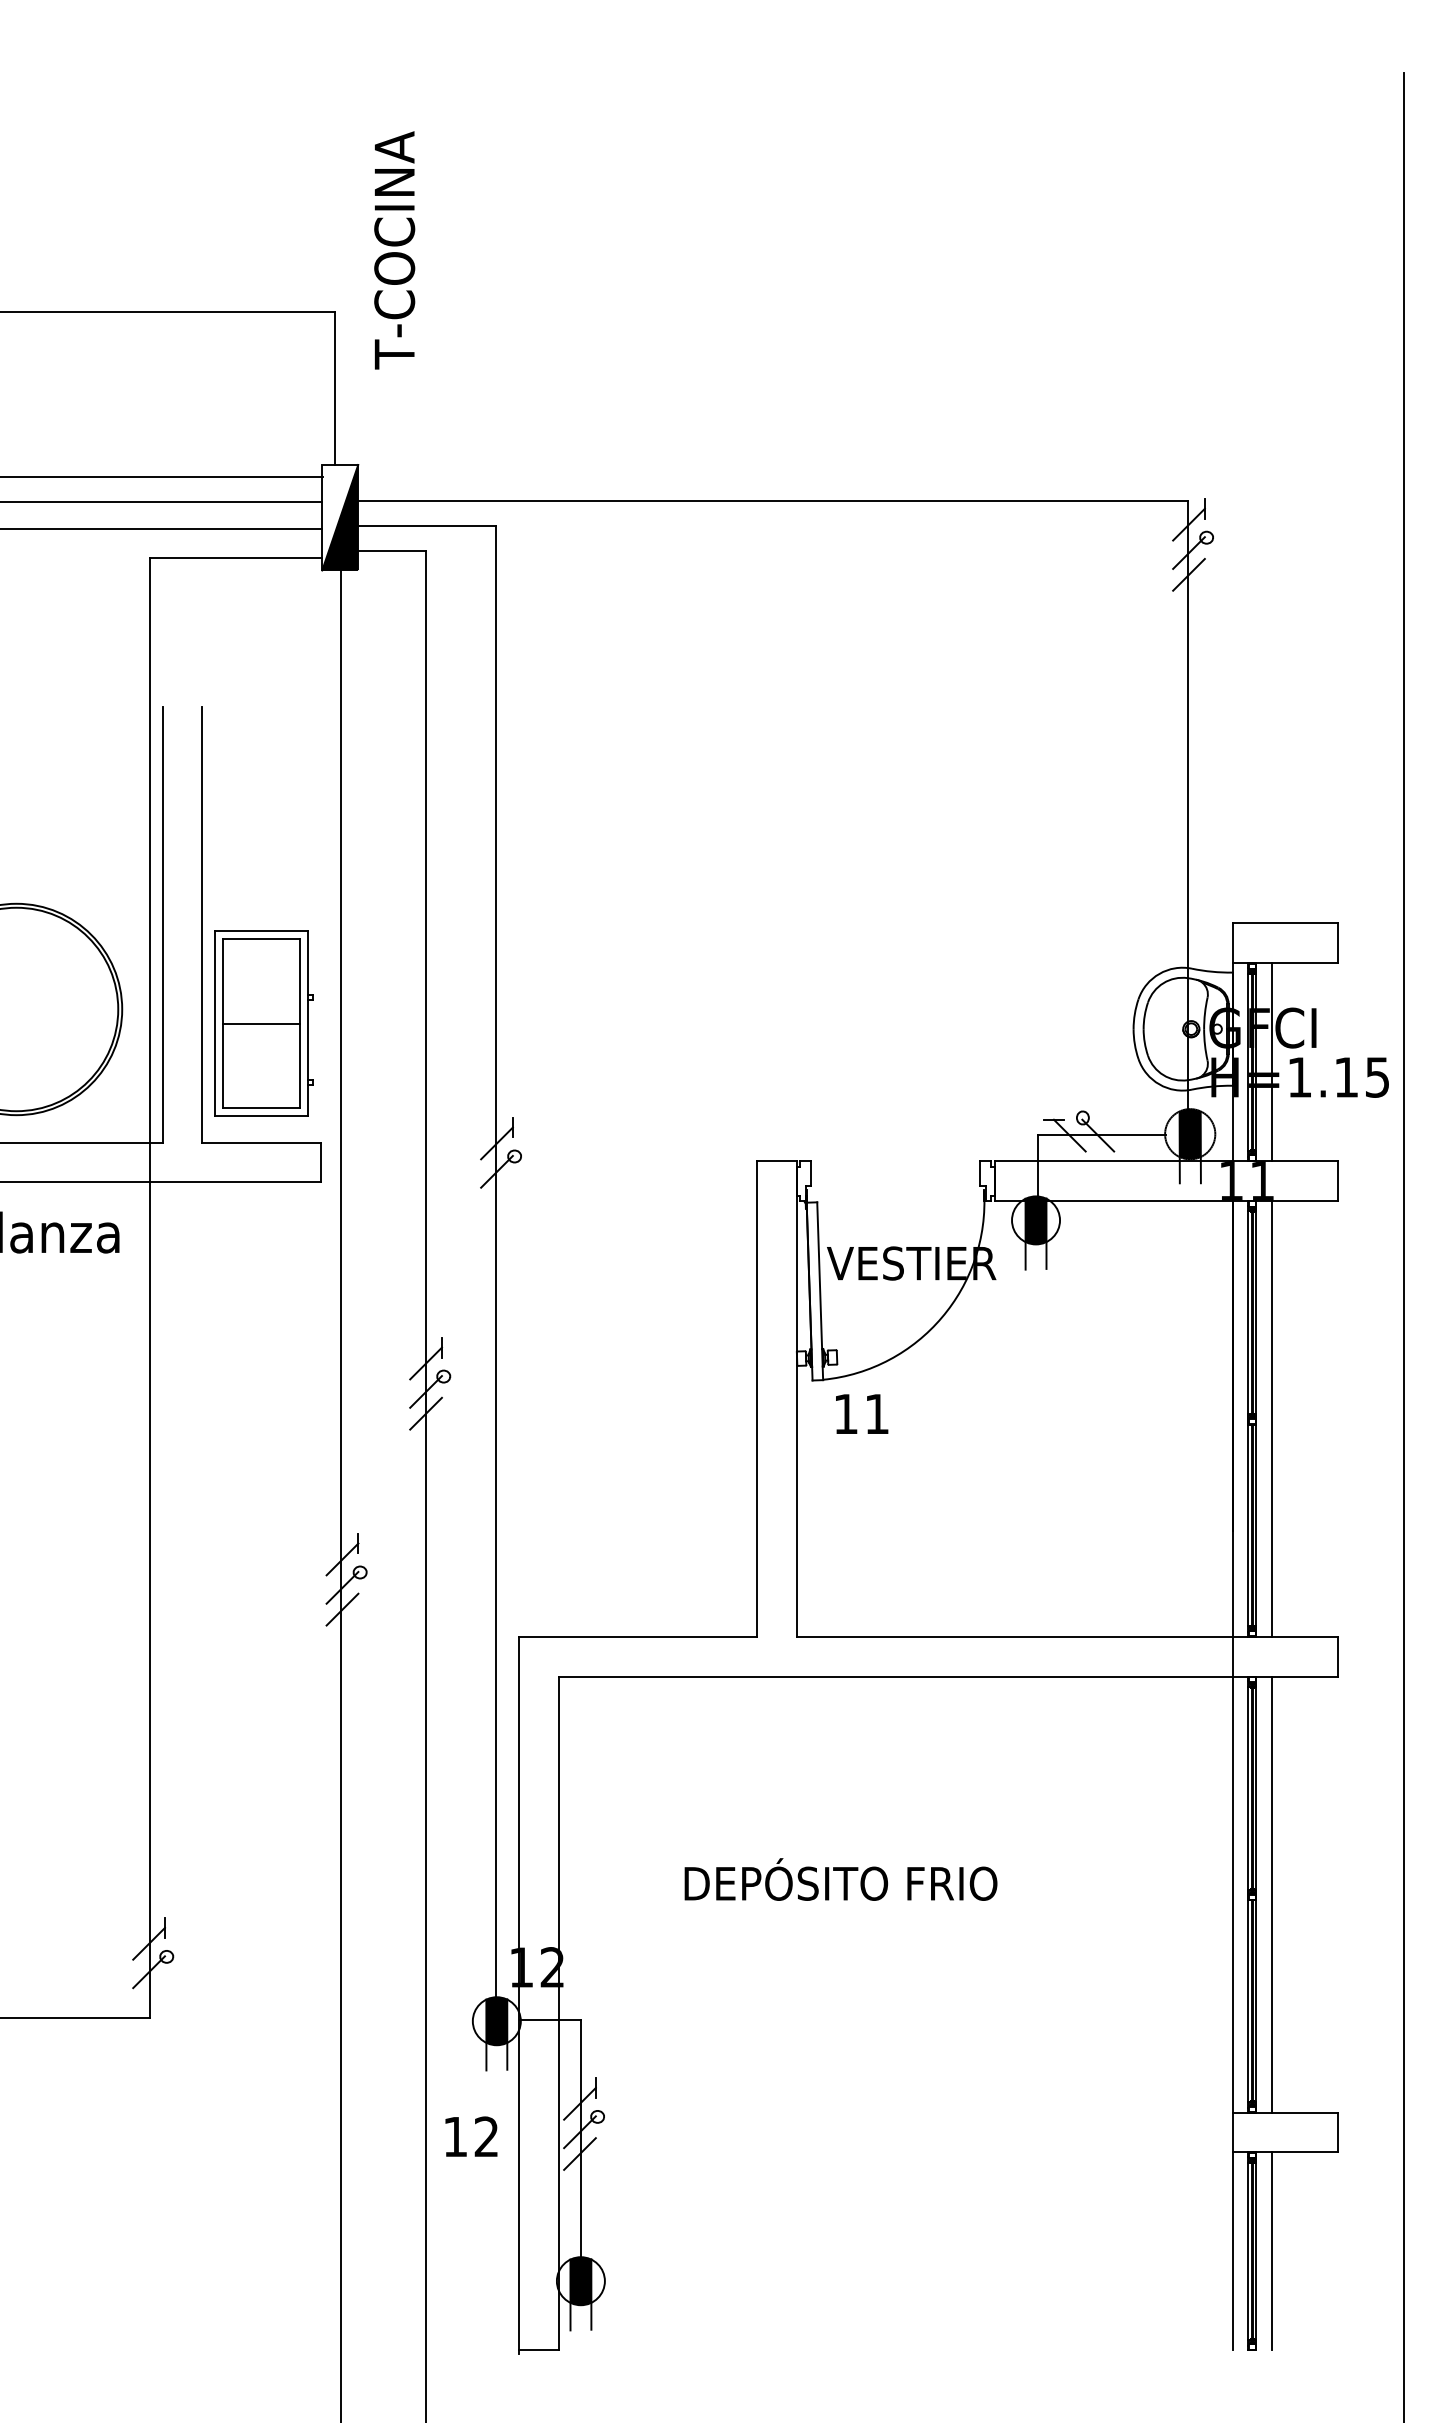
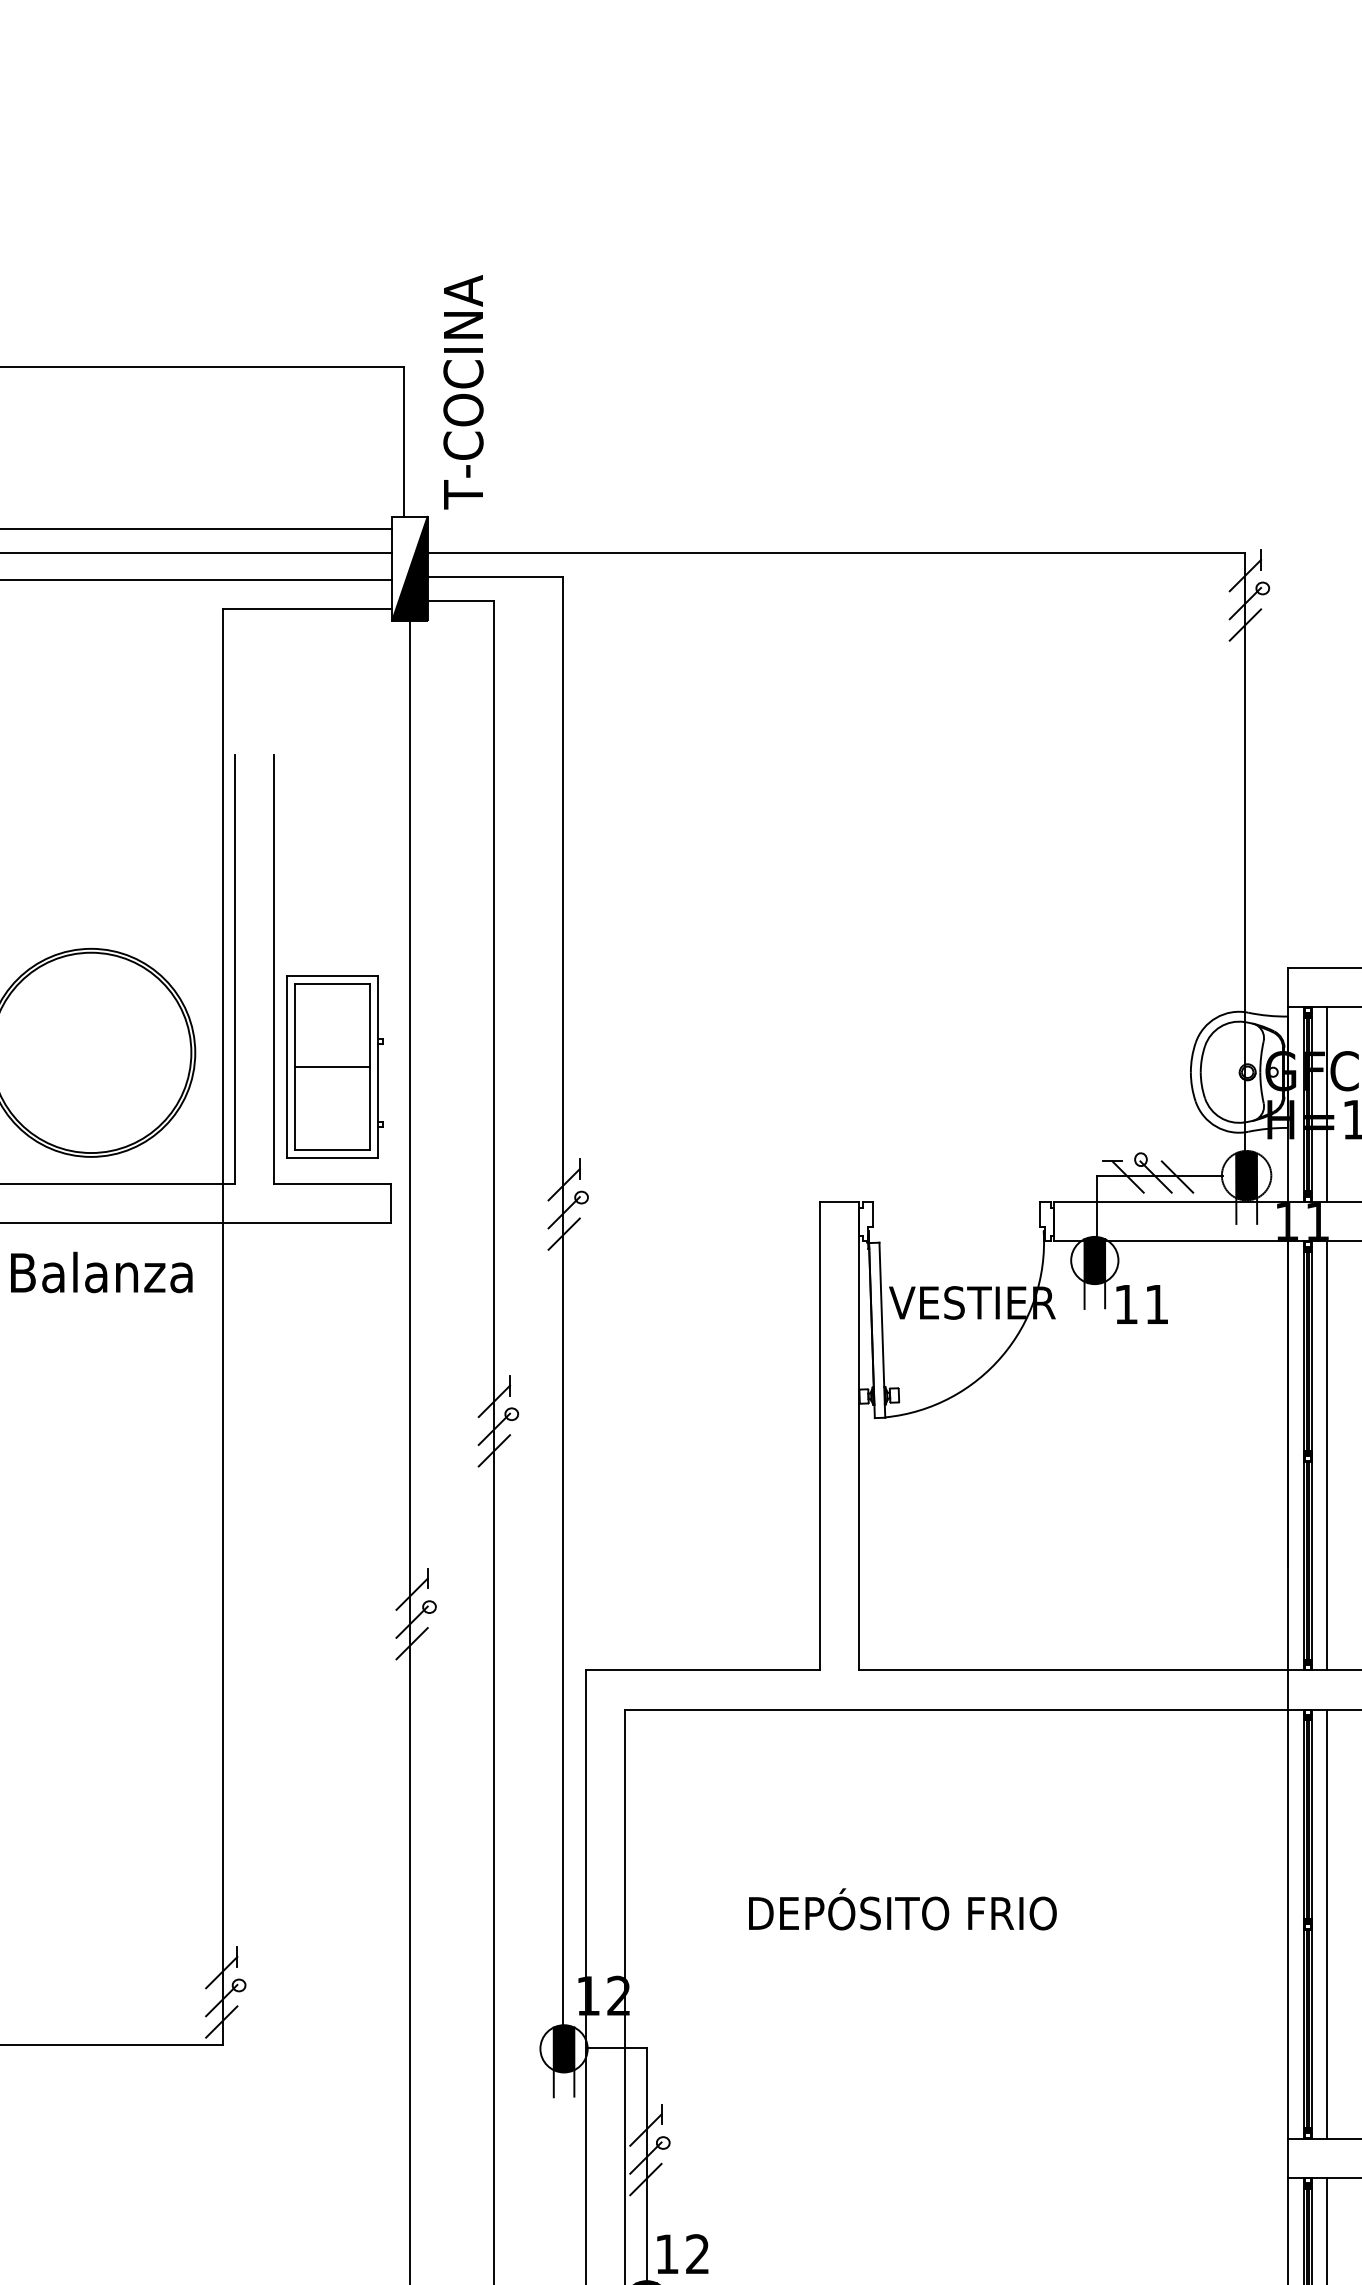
text: (394, 250) -> (463, 392), moved
line: (1119, 1135) -> (1176, 1176), added
line: (496, 1193) -> (563, 1234), added
text: (862, 1413) -> (1142, 1303), moved
line: (148, 1993) -> (221, 2021), added
text: (471, 2136) -> (682, 2253), moved

